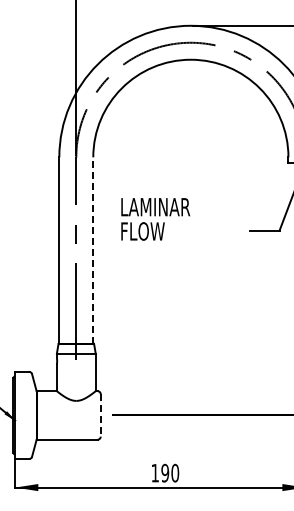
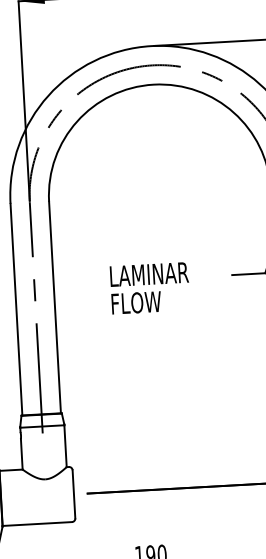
text: (155, 219) -> (149, 288), moved
line: (93, 250) -> (55, 307), dashed -> solid
line: (100, 415) -> (73, 494), dashed -> solid

